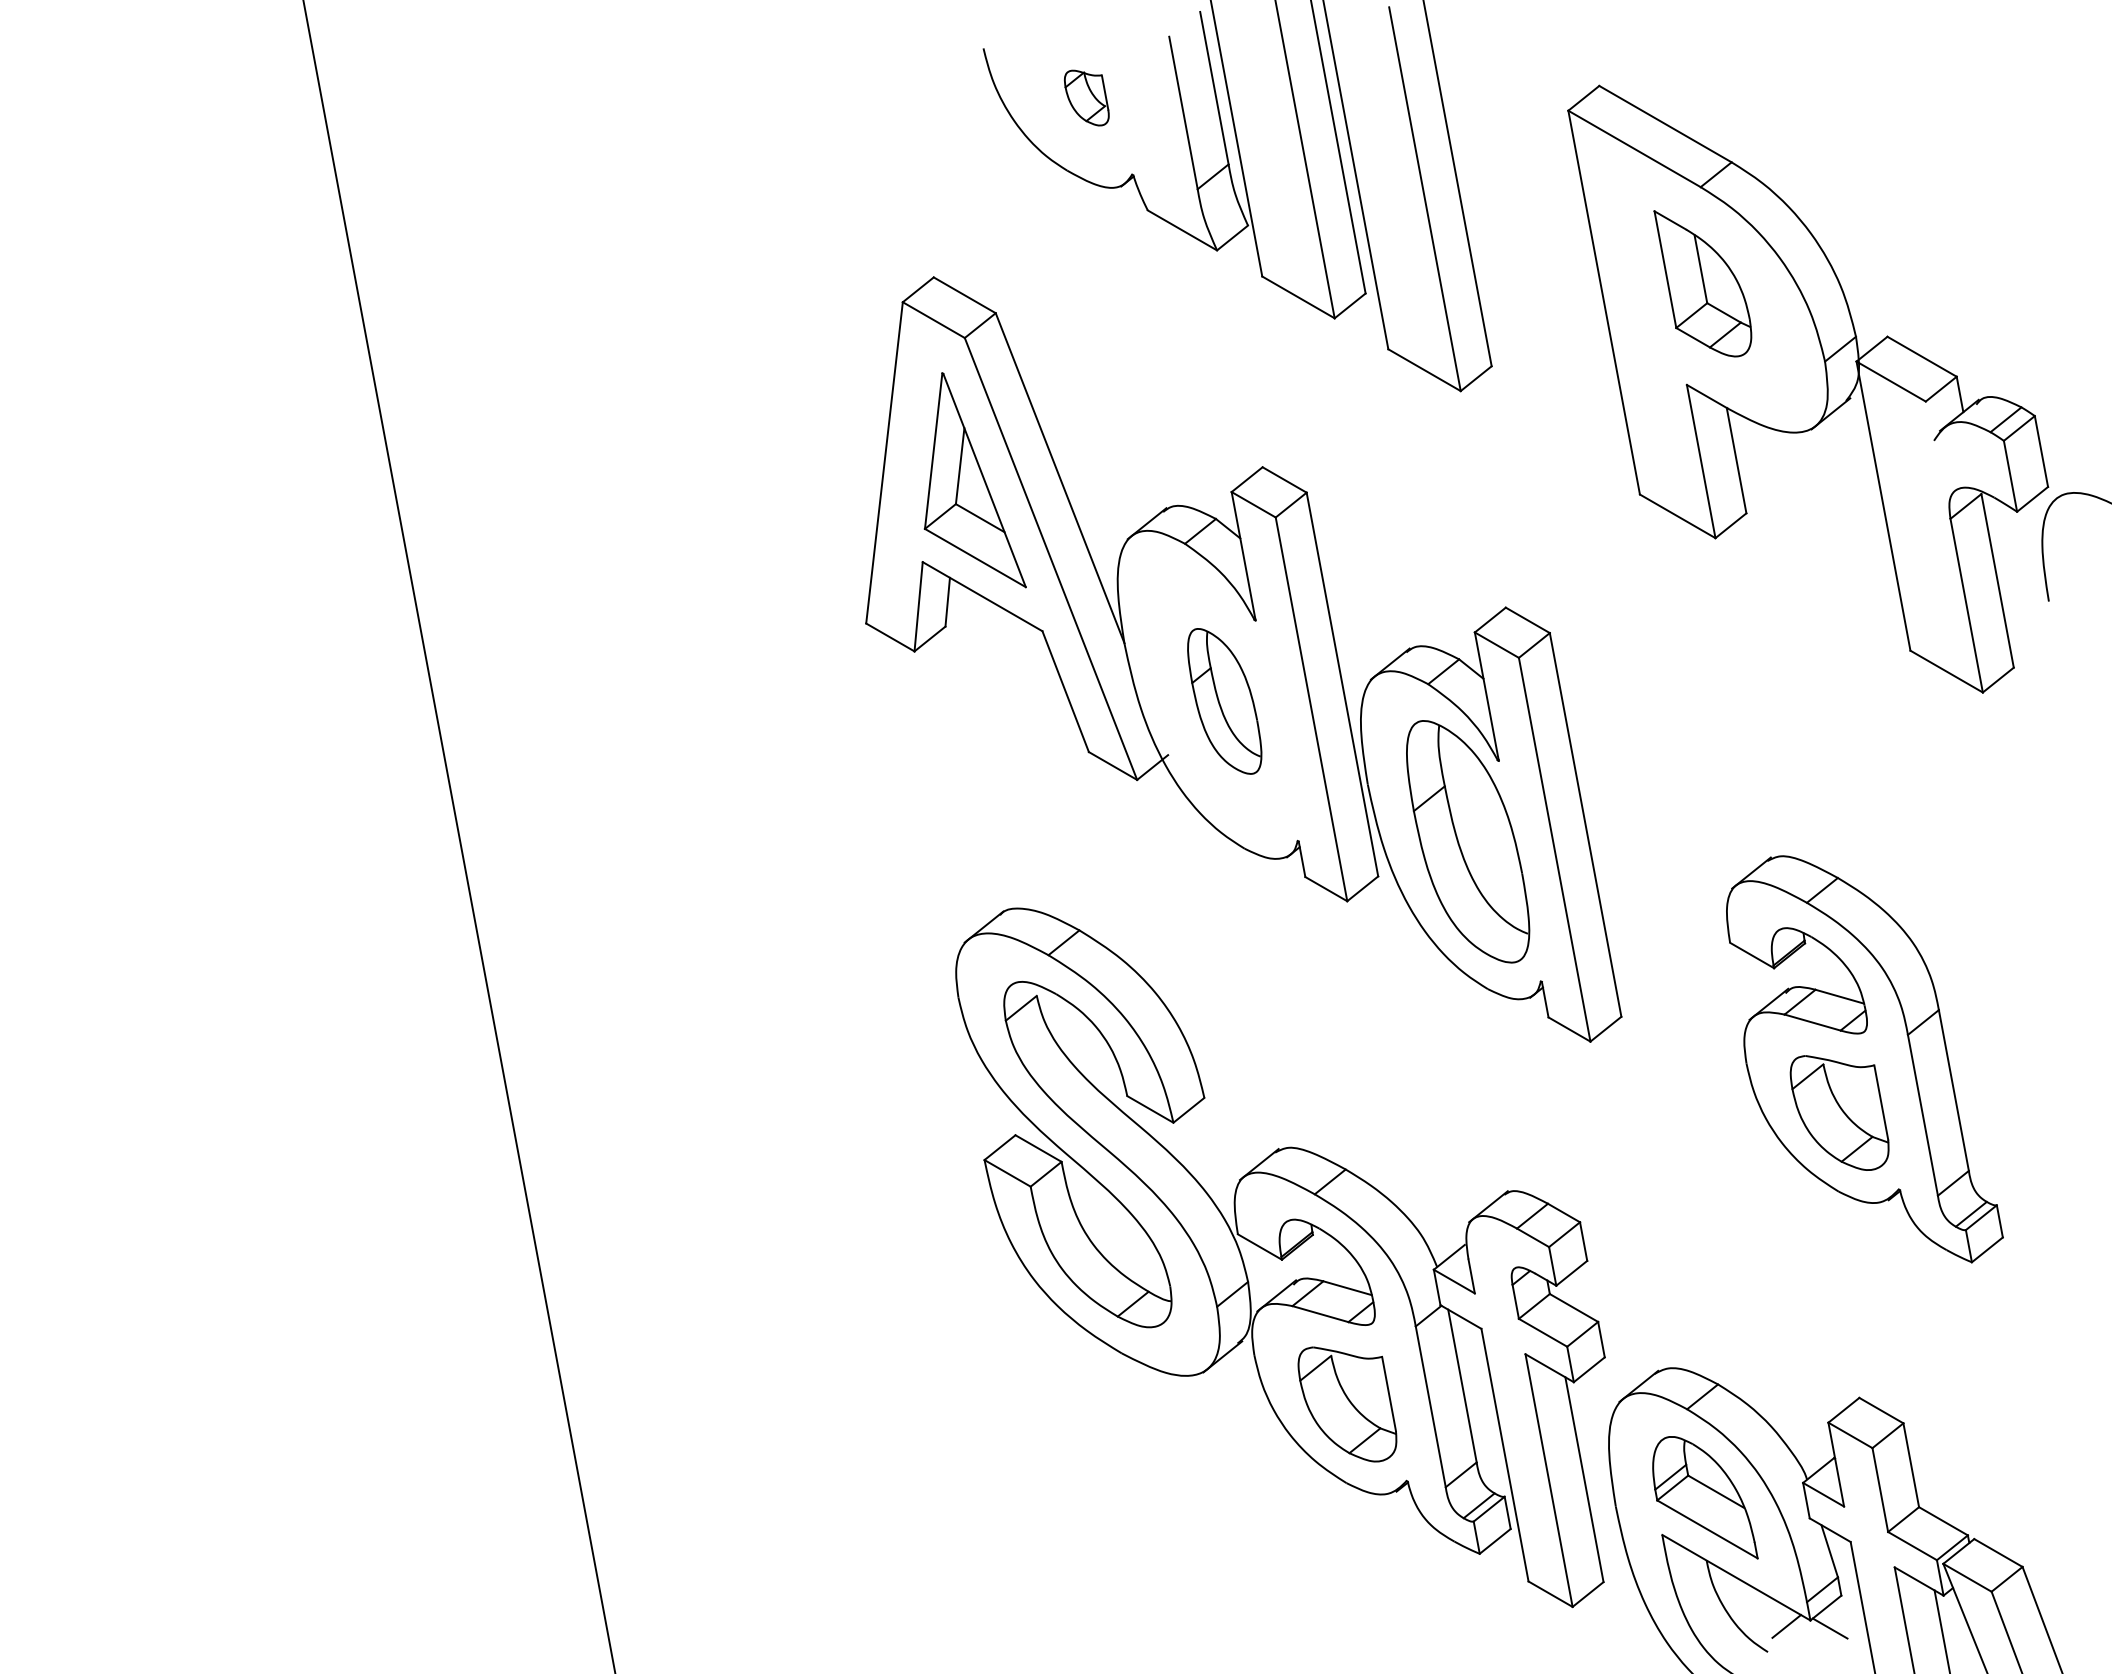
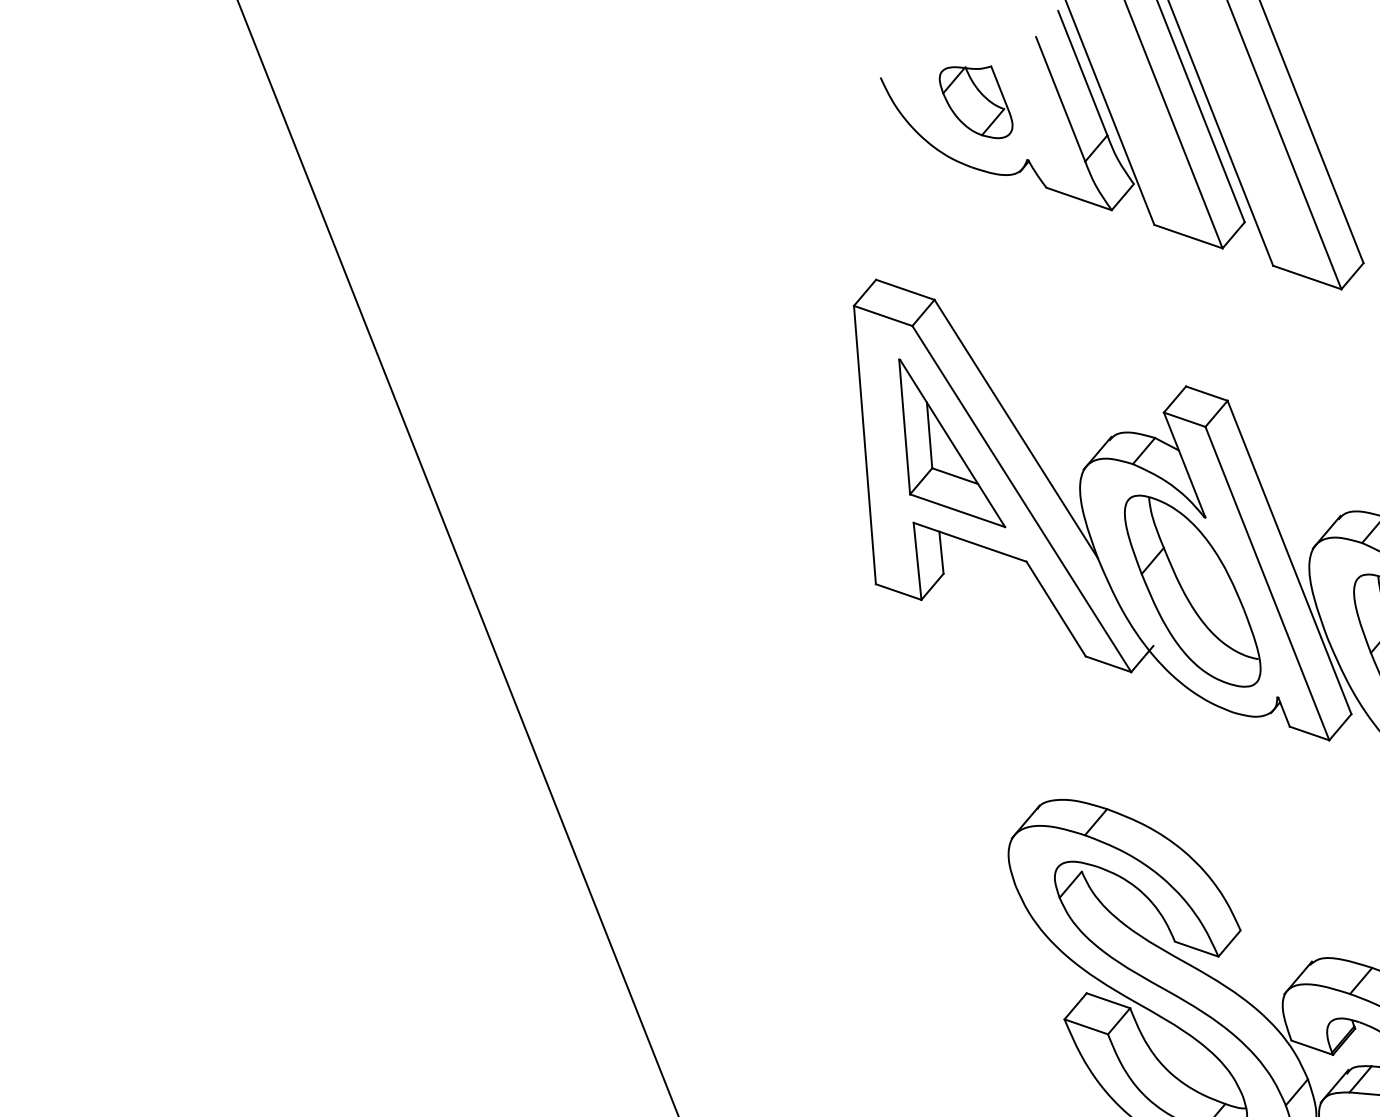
part: (1086, 97) -> (975, 102), size x1.67
part: (1224, 701) -> (1192, 591), size x1.67

